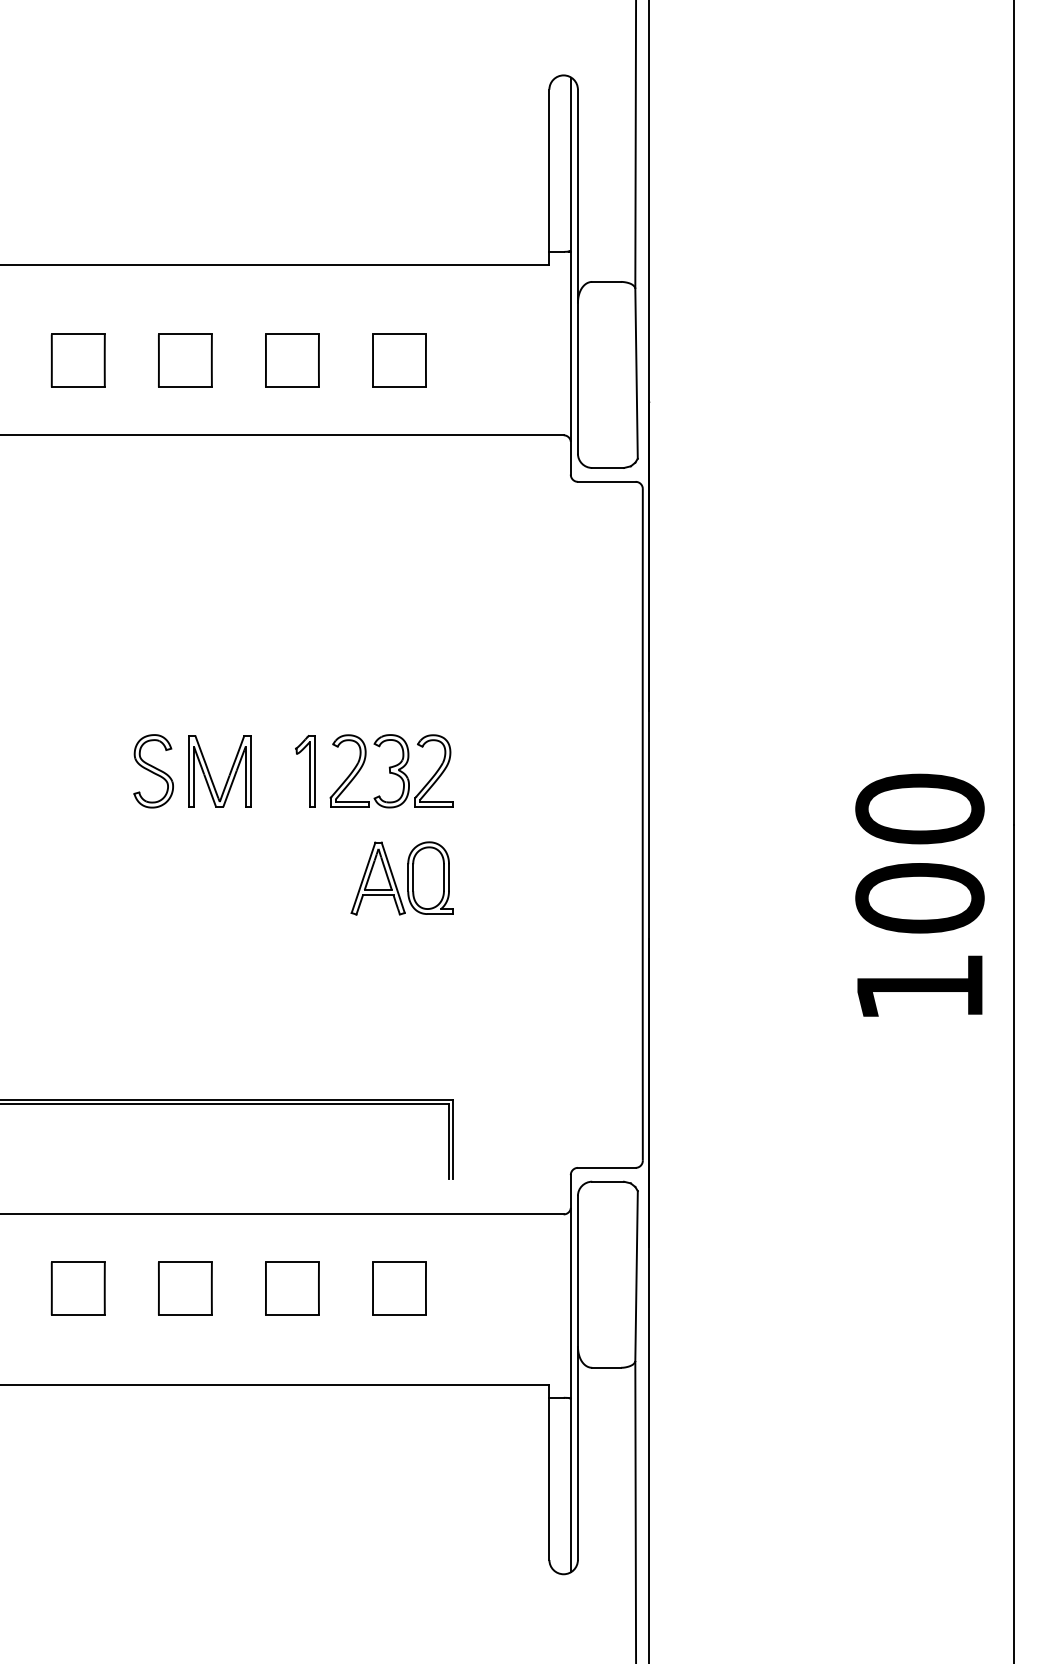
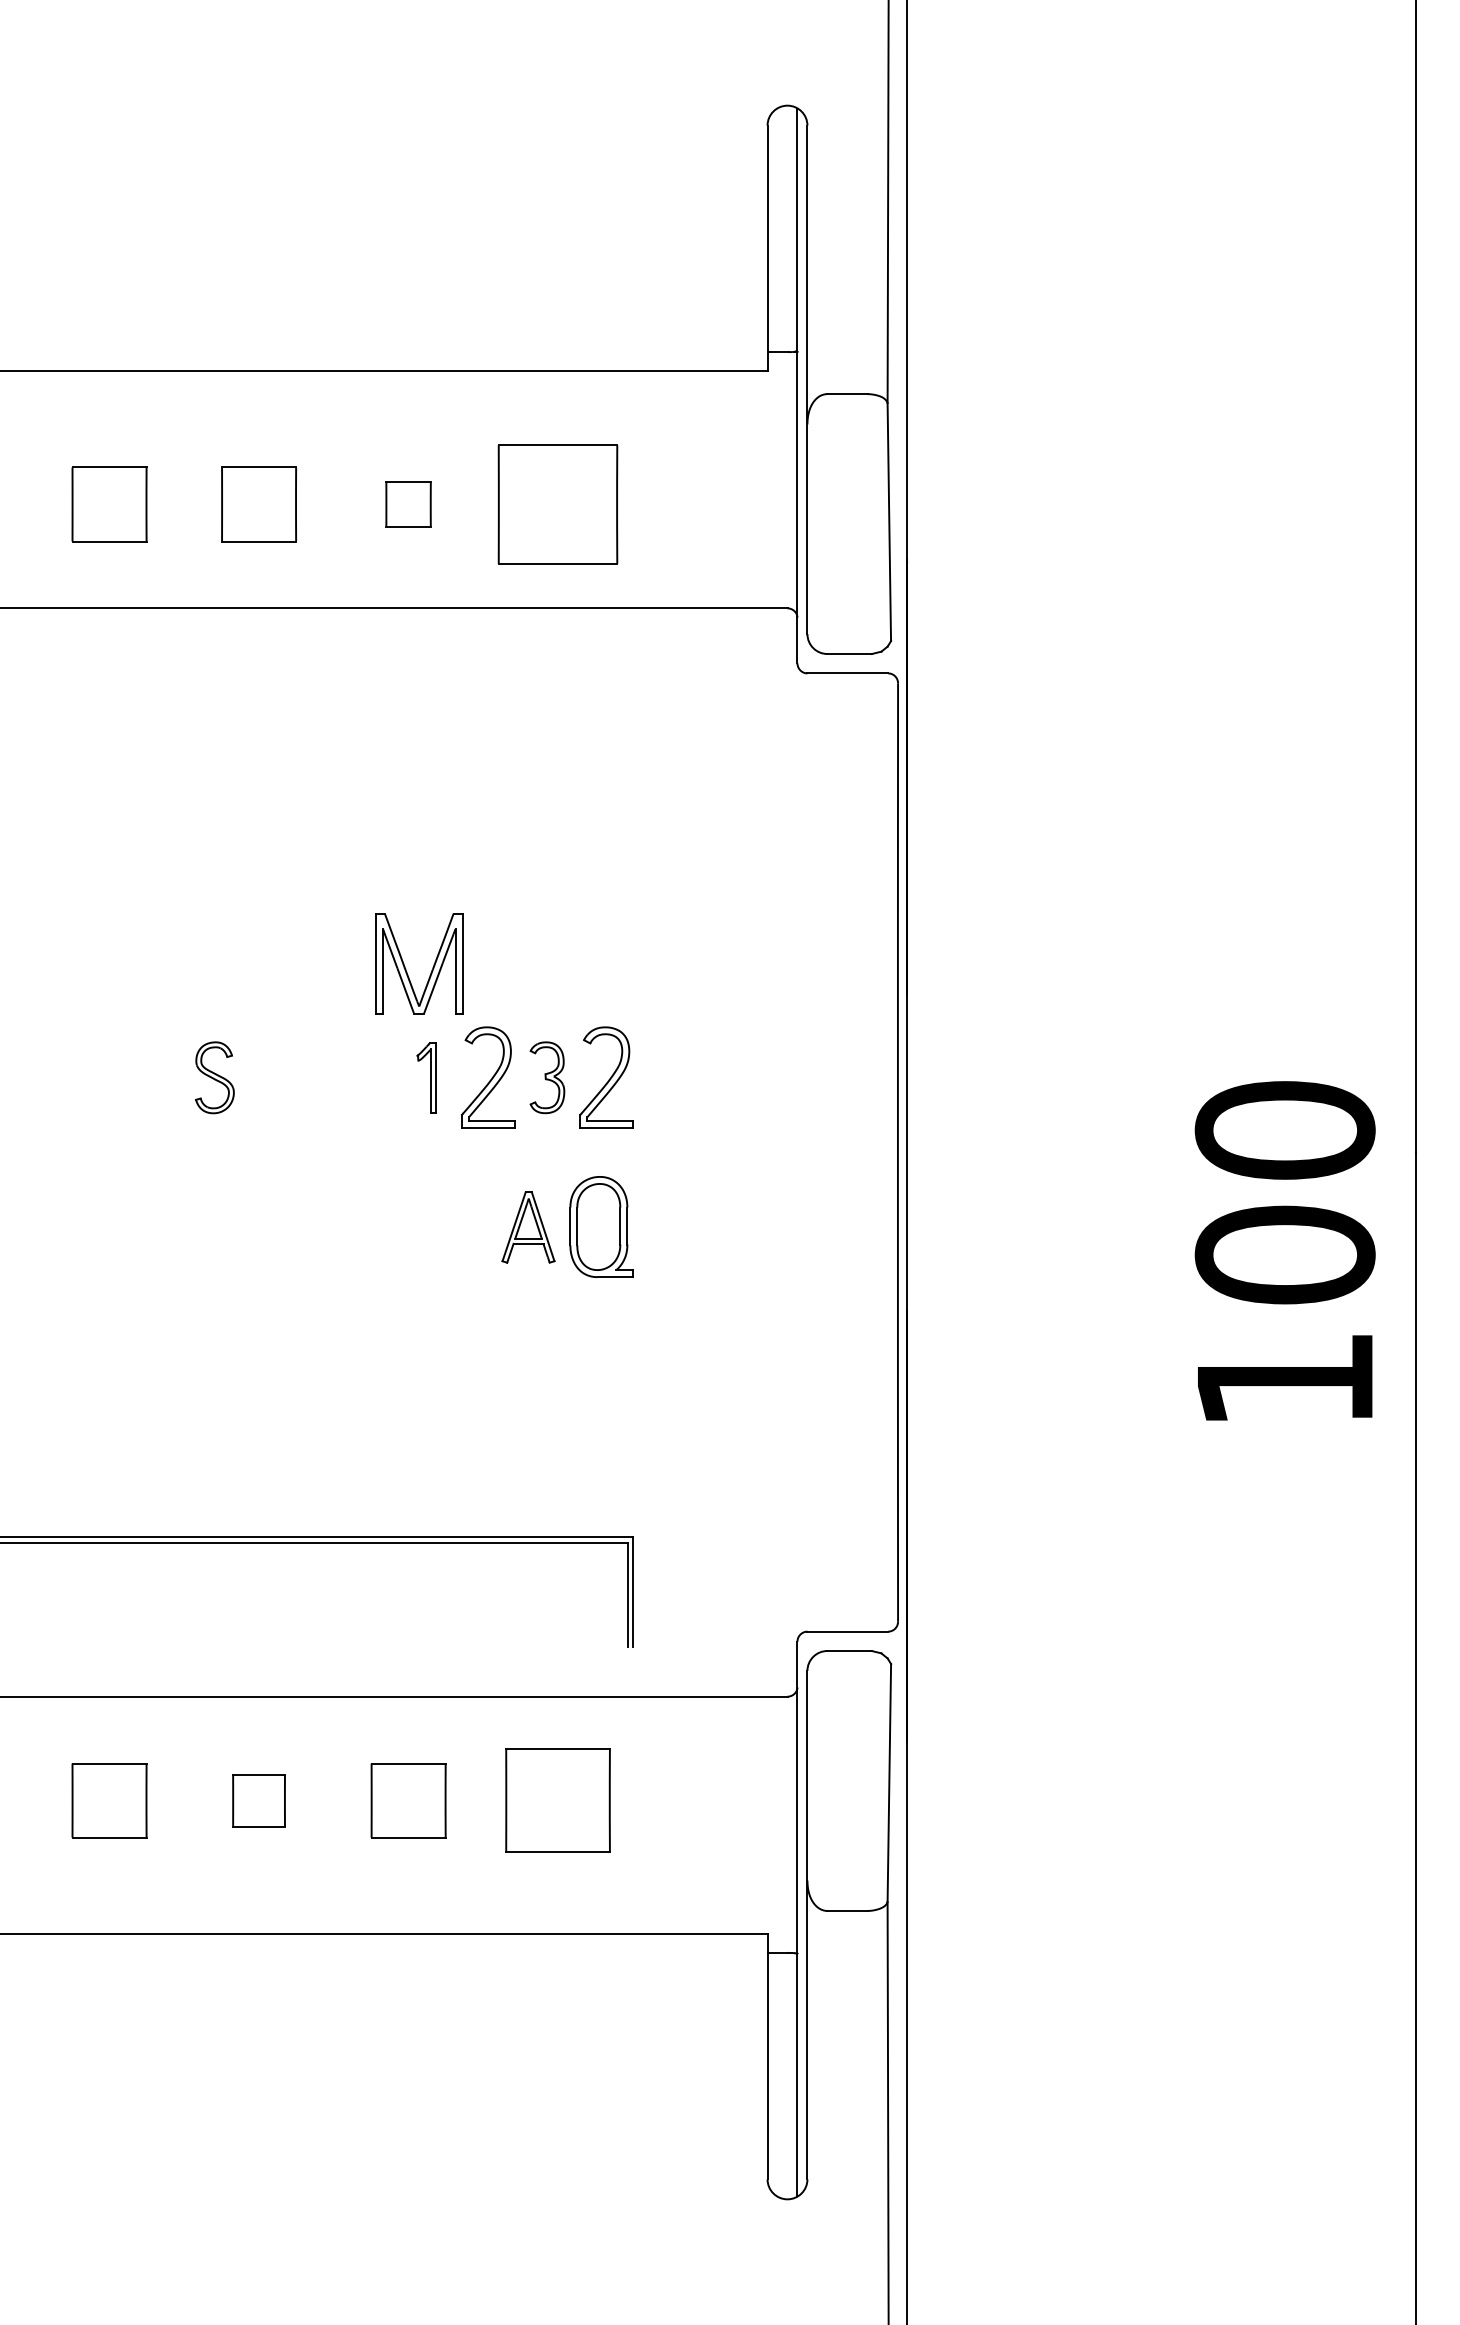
part: (292, 360) -> (408, 504), size x0.6
part: (399, 360) -> (558, 504), size x1.6
part: (153, 771) -> (214, 1077), size x0.7
part: (305, 771) -> (426, 1077), size x0.7
part: (391, 771) -> (547, 1077), size x0.7
part: (228, 775) -> (431, 969), moved
part: (378, 878) -> (528, 1227), size x0.7
part: (184, 1288) -> (258, 1800), size x0.7
part: (399, 1288) -> (558, 1800), size x1.4

